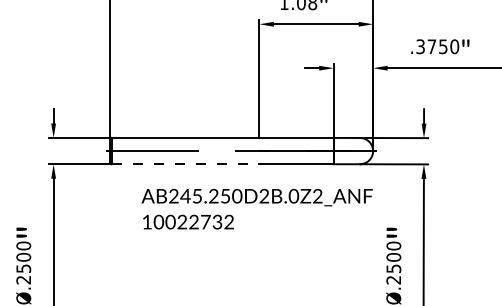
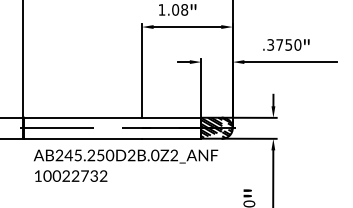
hatch: (352, 150) -> (216, 127), added
line: (185, 164) -> (83, 138), dashed -> solid
text: (256, 209) -> (125, 166), moved

